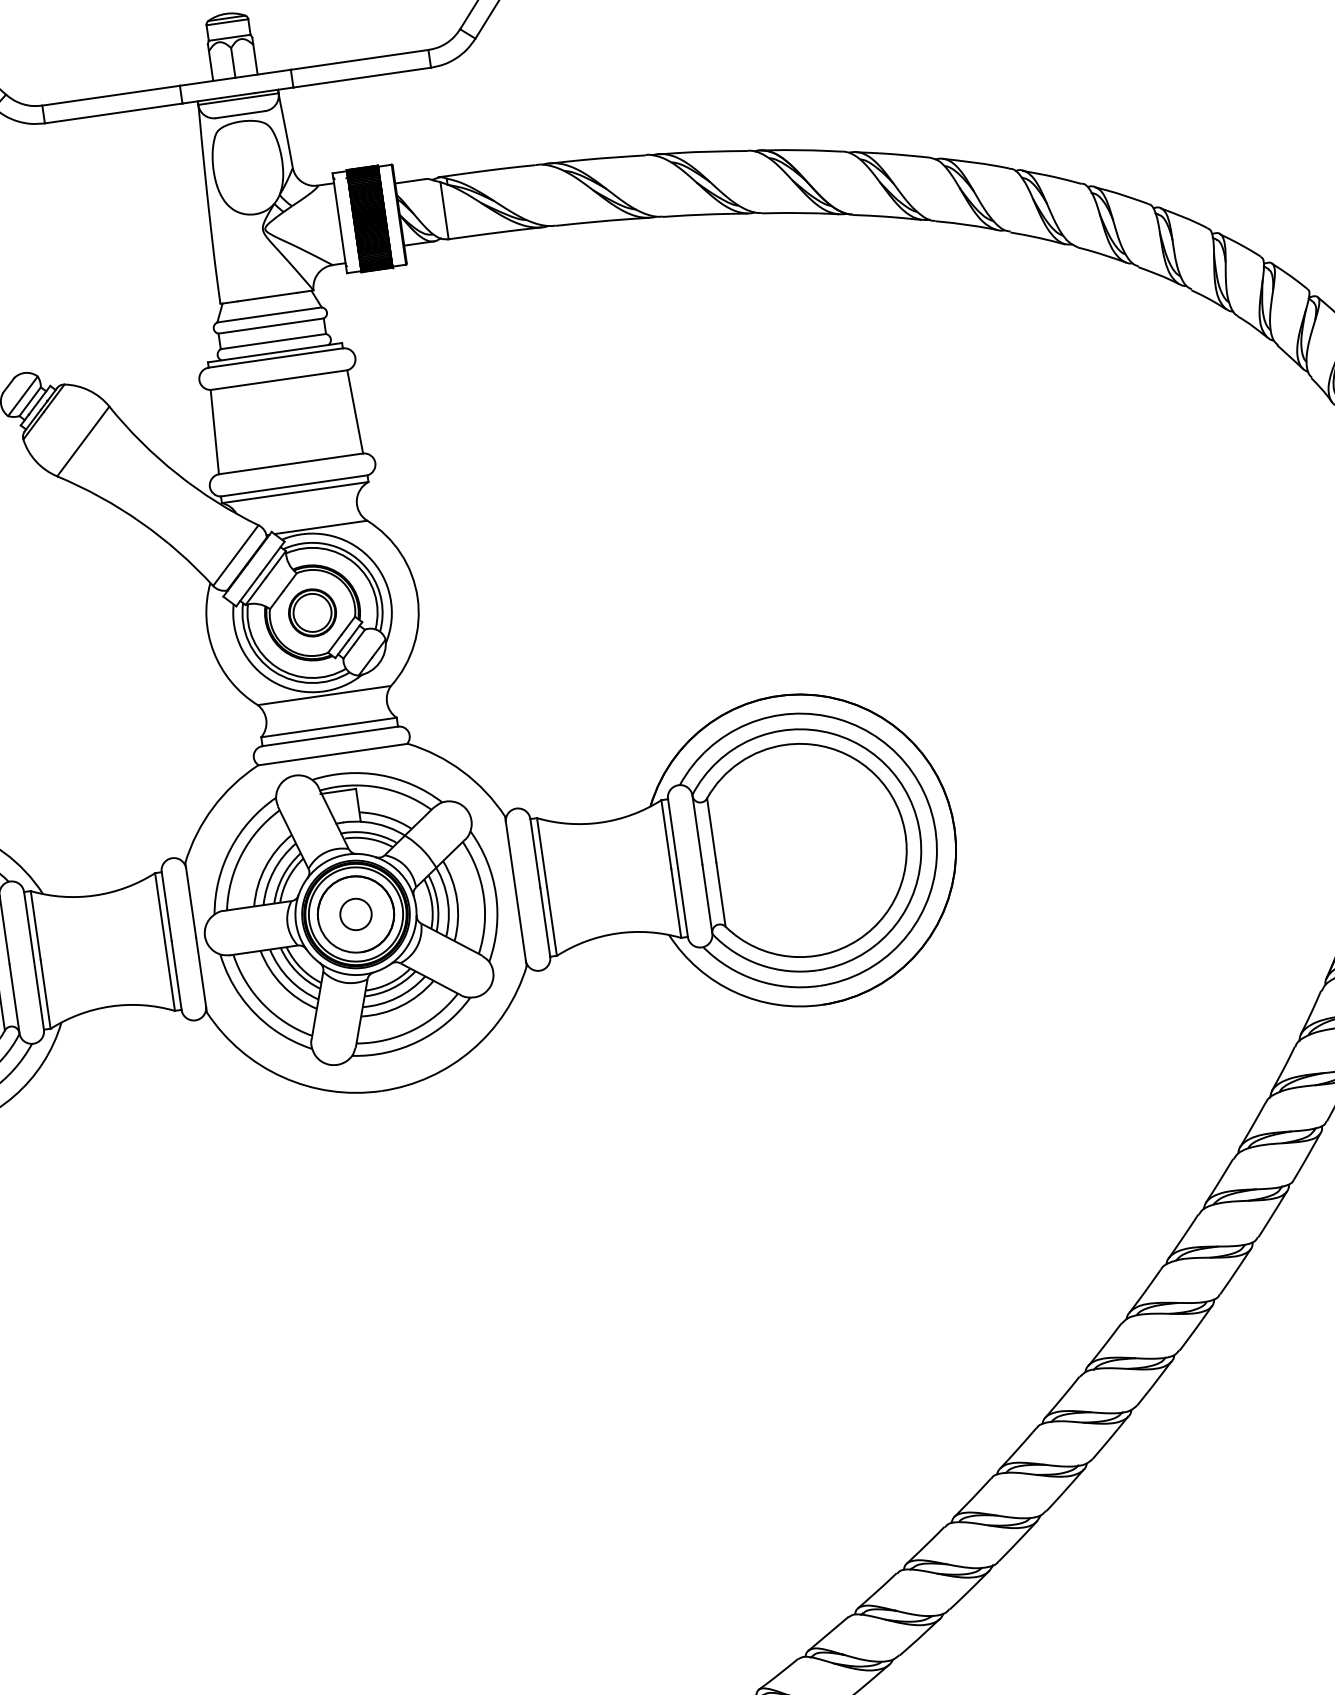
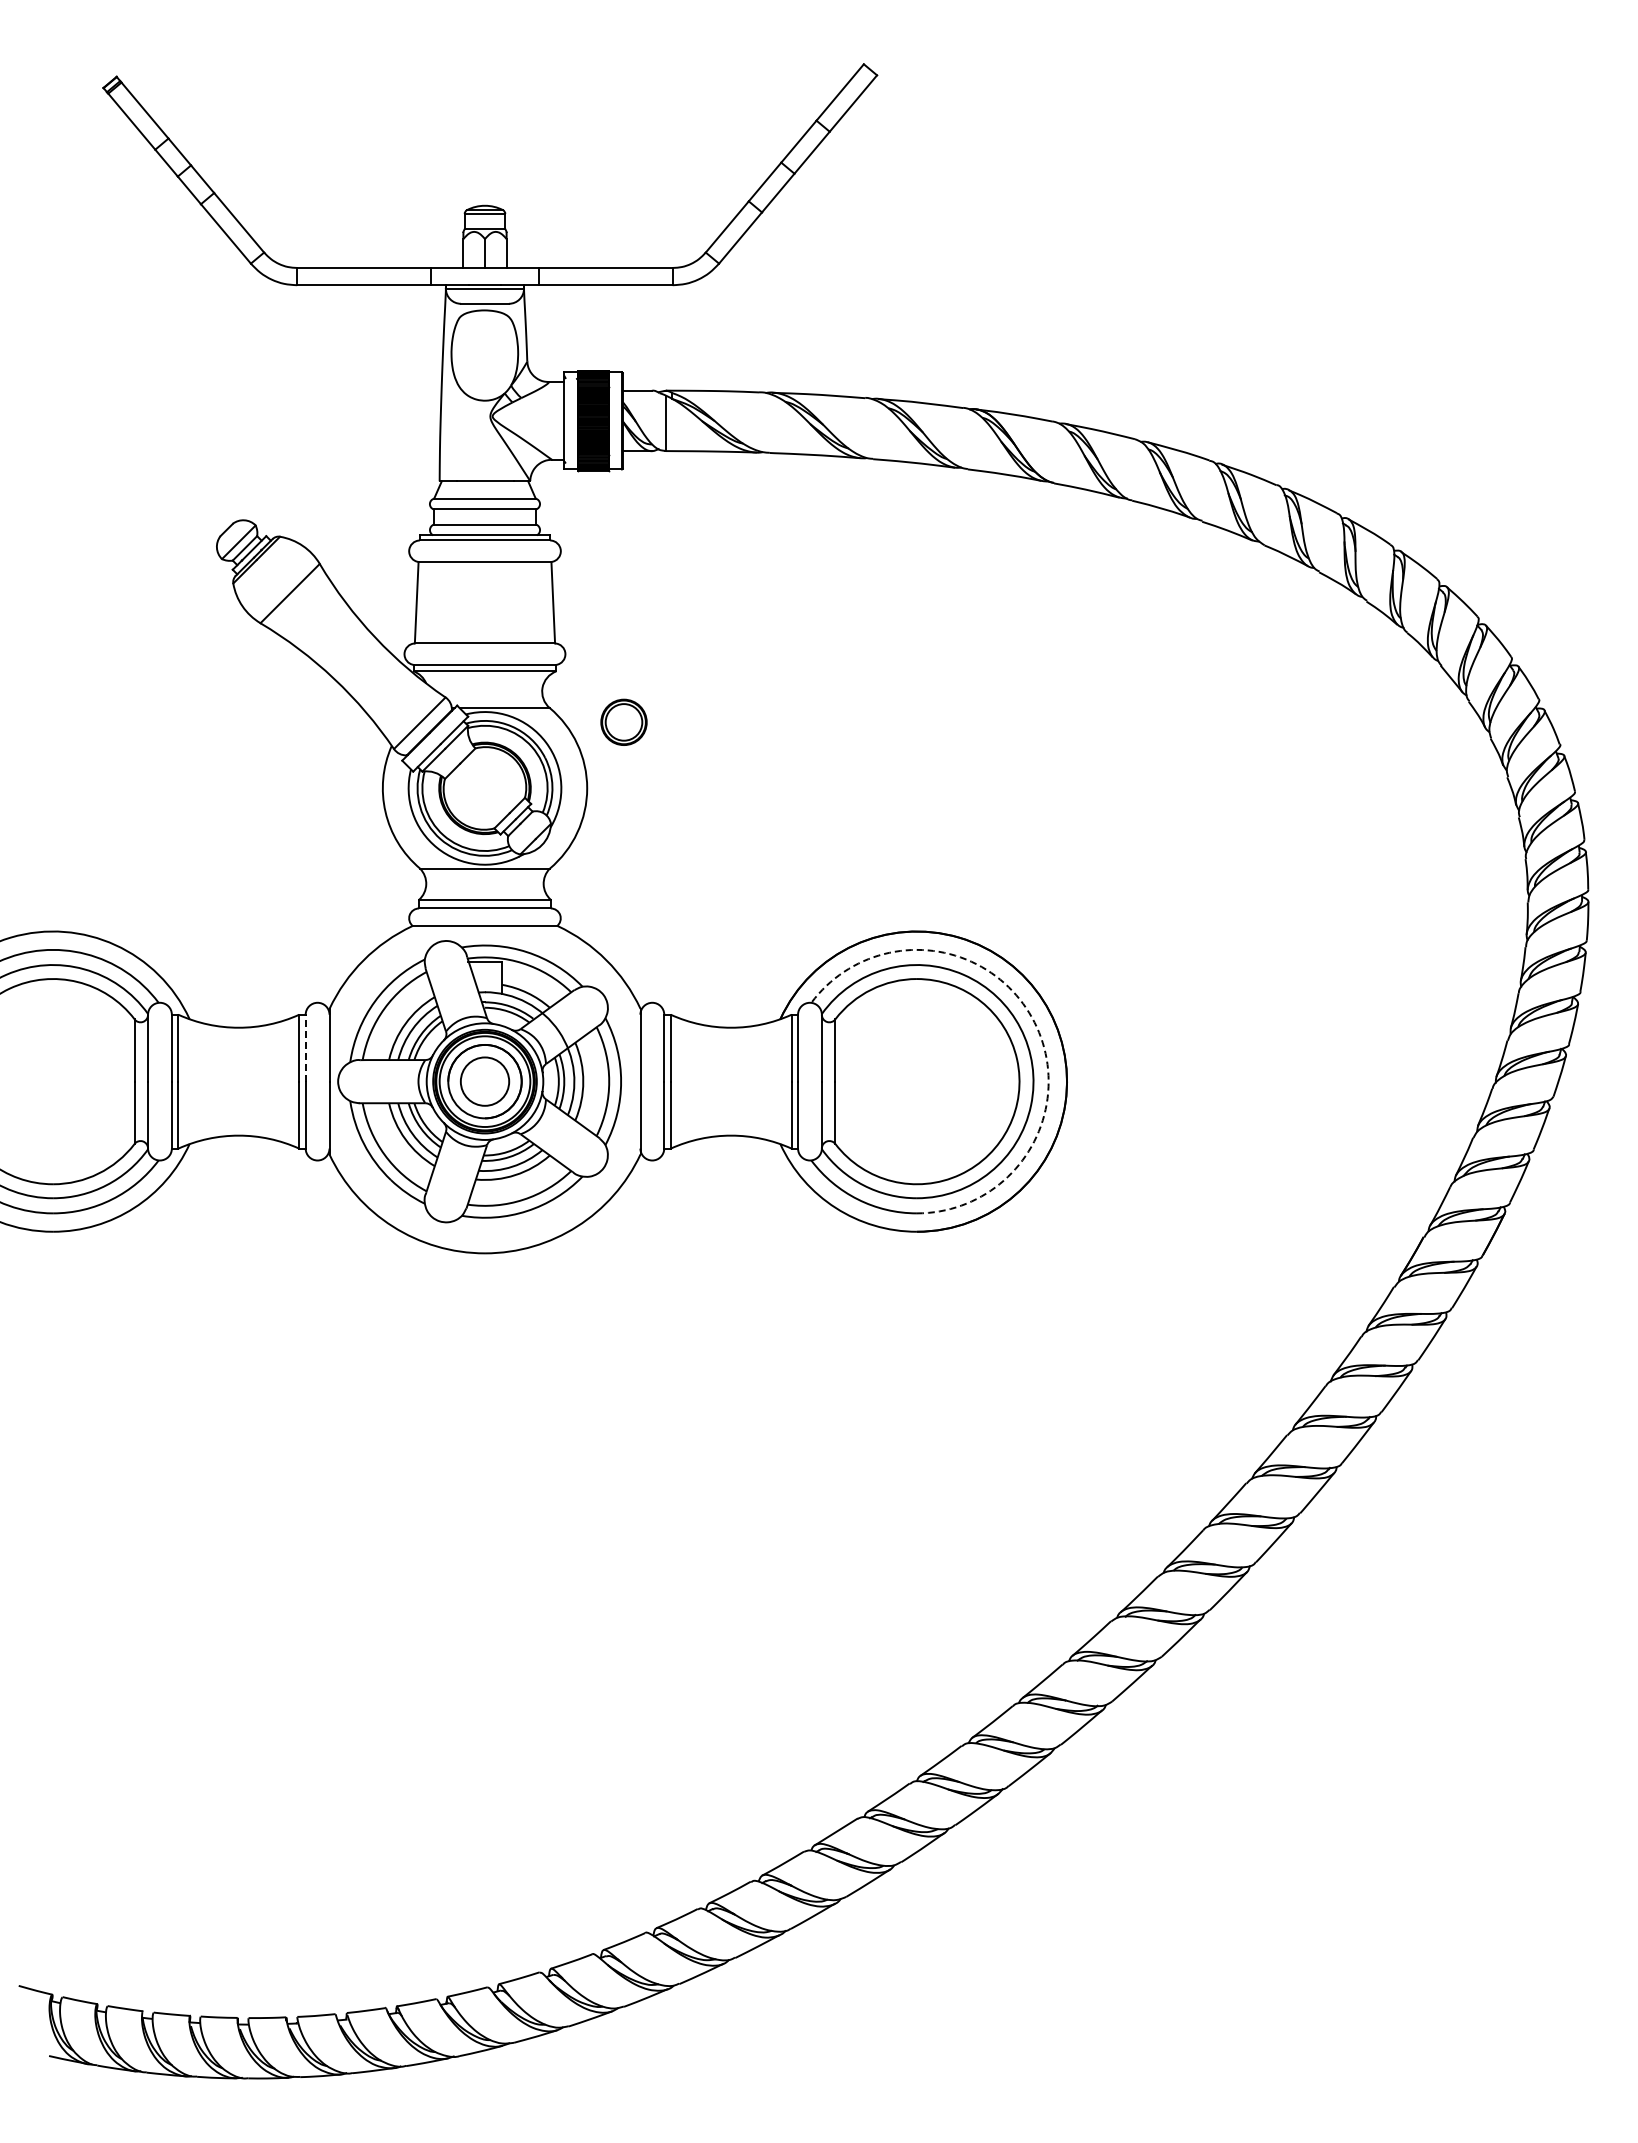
part: (311, 612) -> (623, 721), moved
arc: (912, 772) -> (1034, 1022), solid -> dashed
line: (166, 905) -> (305, 1047), solid -> dashed
circle: (355, 914) -> (484, 1081), size x1.6

